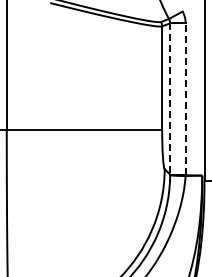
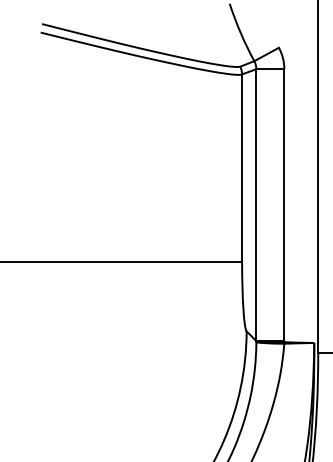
line: (170, 99) -> (257, 206), dashed -> solid
line: (185, 99) -> (284, 206), dashed -> solid

